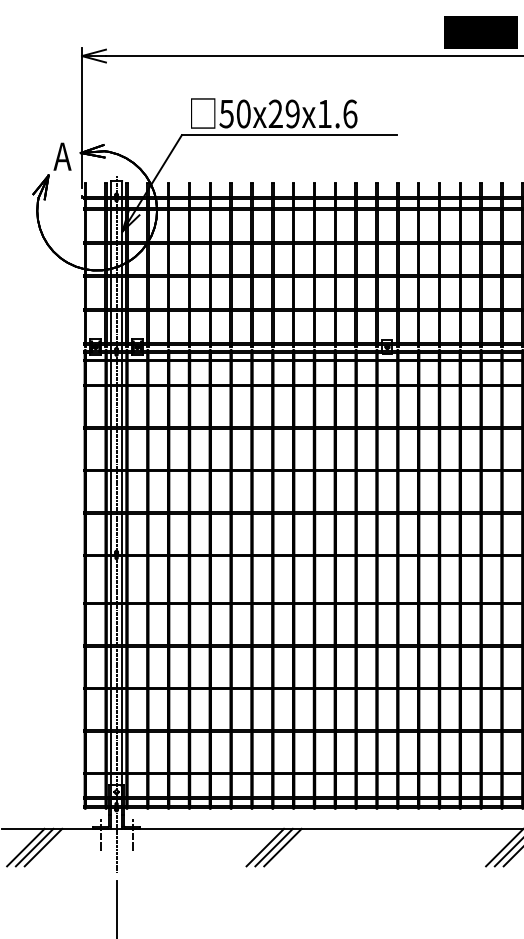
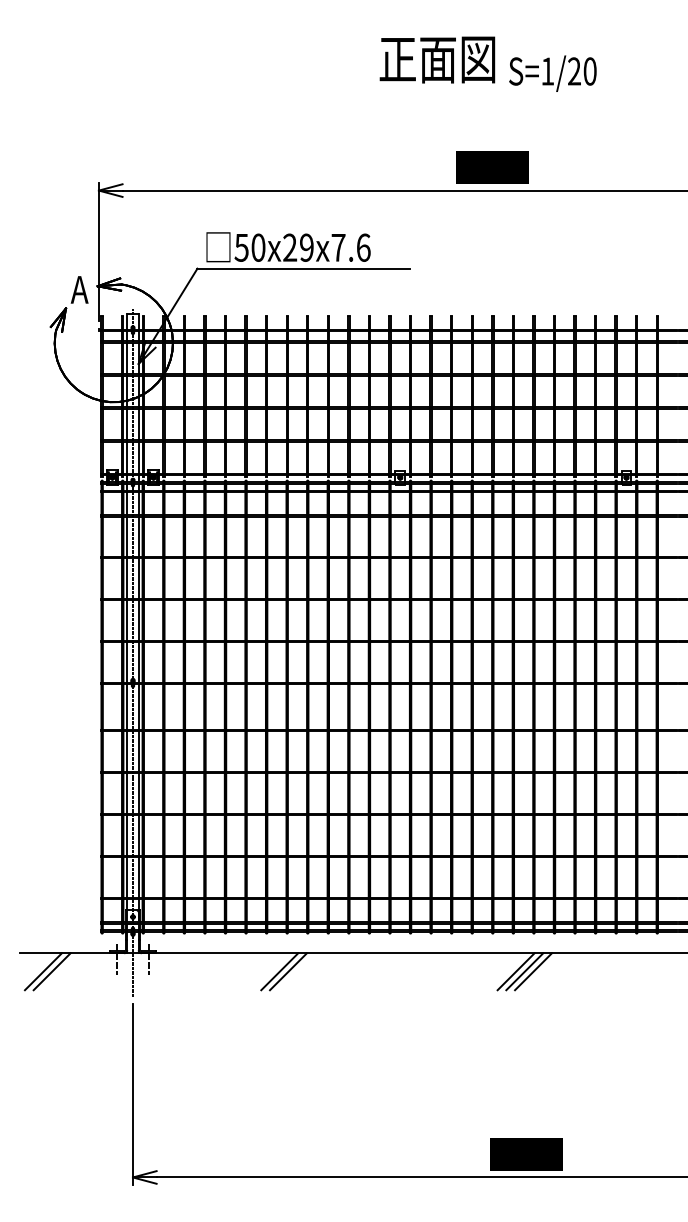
text: (324, 113) -> (338, 247), 50x29x1.6 -> 50x29x7.6
line: (43, 847) -> (60, 971), removed
line: (282, 847) -> (296, 971), removed

